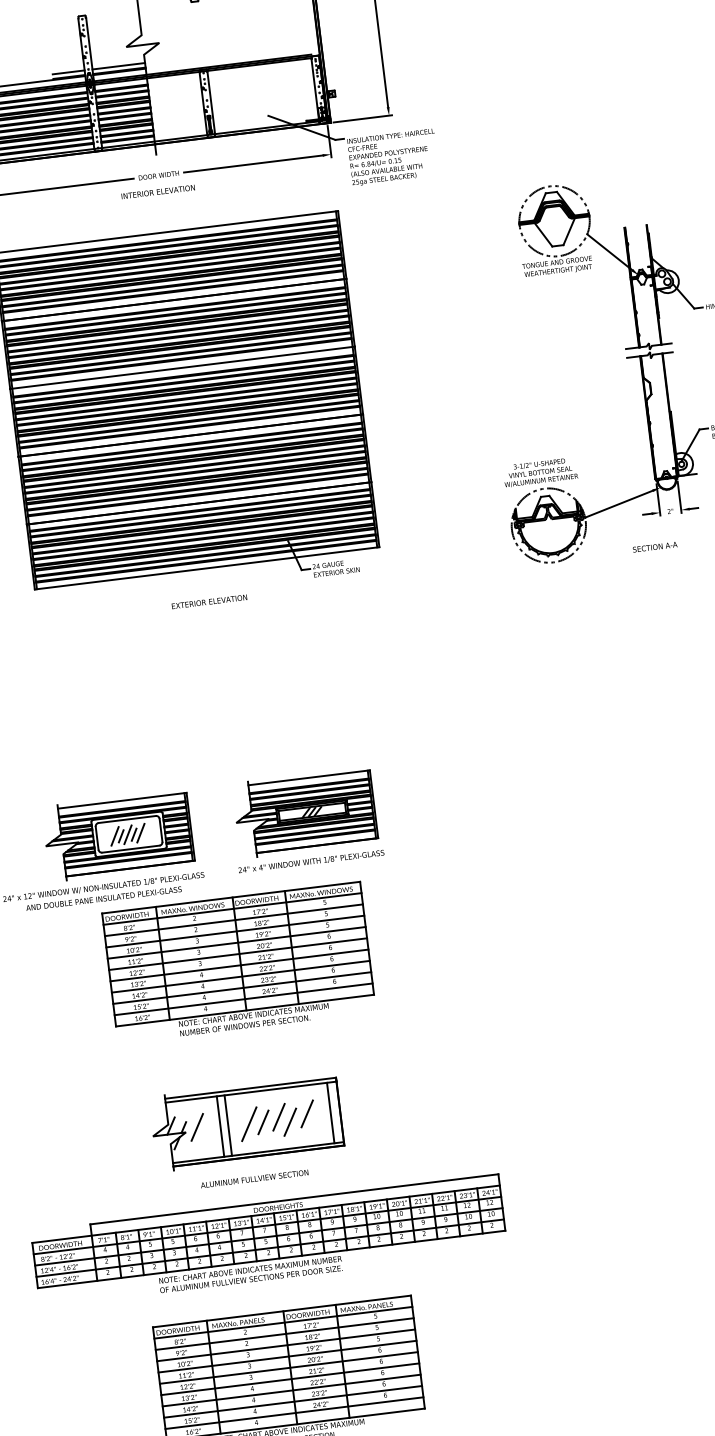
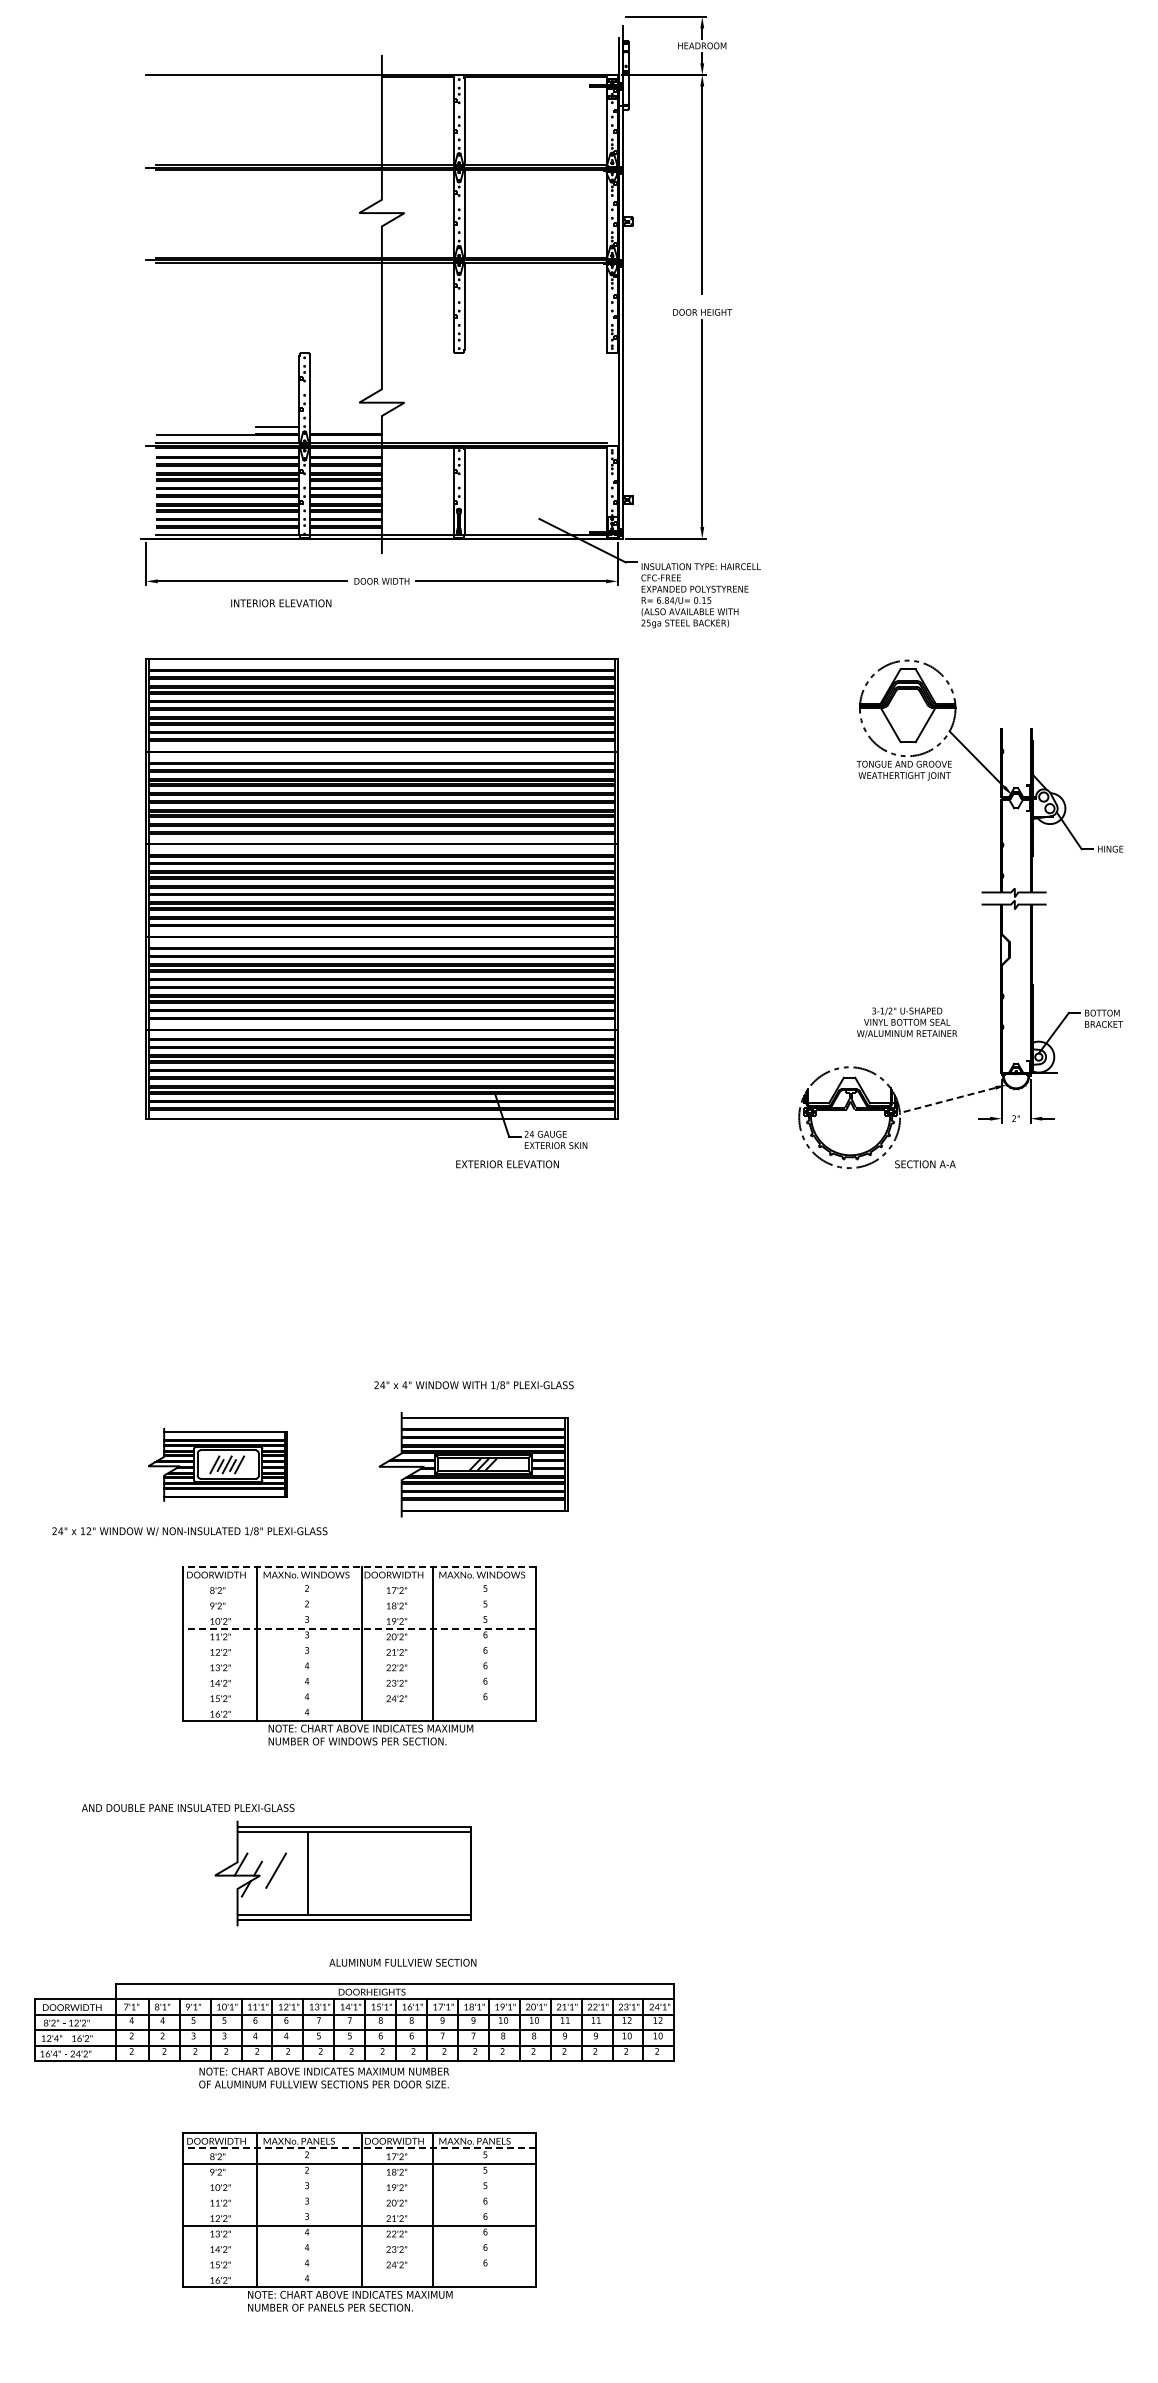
line: (118, 66) -> (345, 427), removed
text: (158, 192) -> (281, 603), moved
text: (540, 472) -> (907, 1022), moved
line: (618, 504) -> (947, 1100), solid -> dashed
text: (655, 547) -> (925, 1164), moved
text: (209, 601) -> (507, 1164), moved
part: (117, 835) -> (217, 1464), size x0.7
text: (311, 861) -> (473, 1385), moved
line: (230, 897) -> (359, 1566), solid -> dashed
text: (104, 898) -> (188, 1807), moved
line: (232, 909) -> (359, 1582), removed
line: (233, 920) -> (359, 1597), removed
line: (235, 931) -> (359, 1613), removed
line: (236, 942) -> (359, 1628), solid -> dashed
line: (237, 953) -> (359, 1643), removed
line: (239, 965) -> (359, 1659), removed
line: (240, 976) -> (359, 1674), removed
line: (242, 988) -> (359, 1690), removed
line: (243, 999) -> (359, 1705), removed
line: (307, 1113) -> (426, 1870), removed
line: (330, 1113) -> (458, 1873), removed
line: (278, 1117) -> (387, 1870), removed
line: (290, 1121) -> (402, 1878), removed
line: (262, 1122) -> (365, 1874), removed
line: (249, 1123) -> (346, 1874), removed
line: (228, 1125) -> (318, 1873), removed
text: (254, 1178) -> (402, 1962), moved
line: (283, 1322) -> (359, 2148), solid -> dashed
line: (285, 1345) -> (359, 2179), removed
line: (287, 1356) -> (359, 2194), removed
line: (288, 1368) -> (359, 2210), removed
line: (291, 1390) -> (359, 2241), removed
line: (292, 1401) -> (359, 2256), removed
line: (294, 1413) -> (359, 2272), removed

